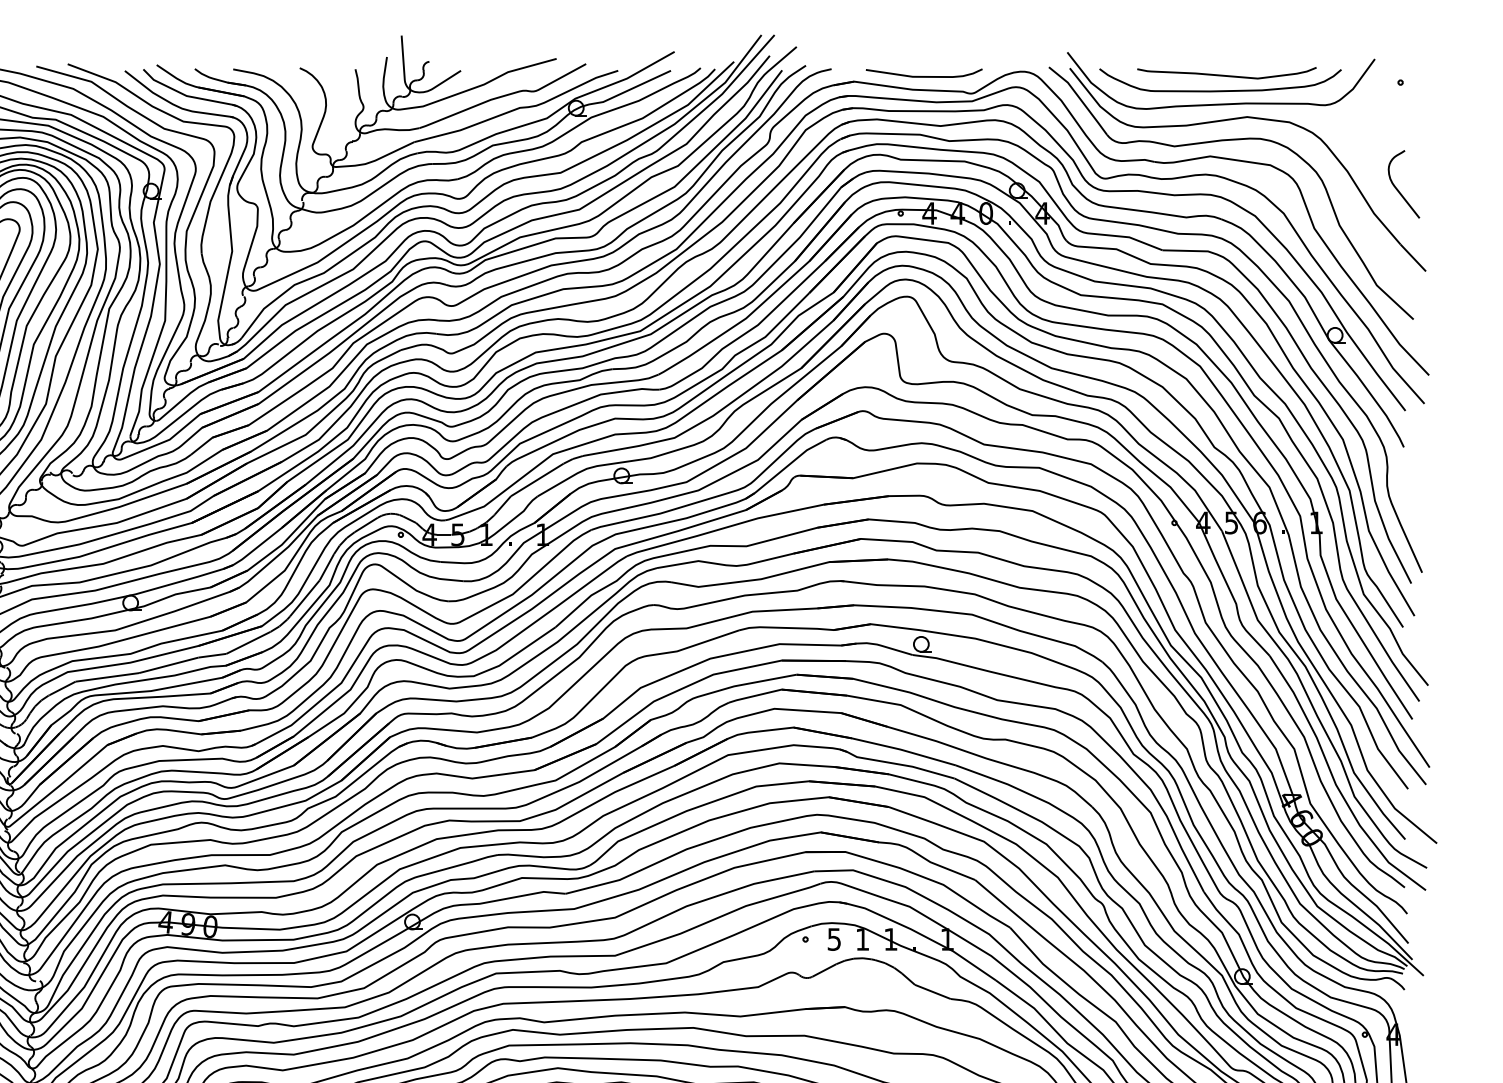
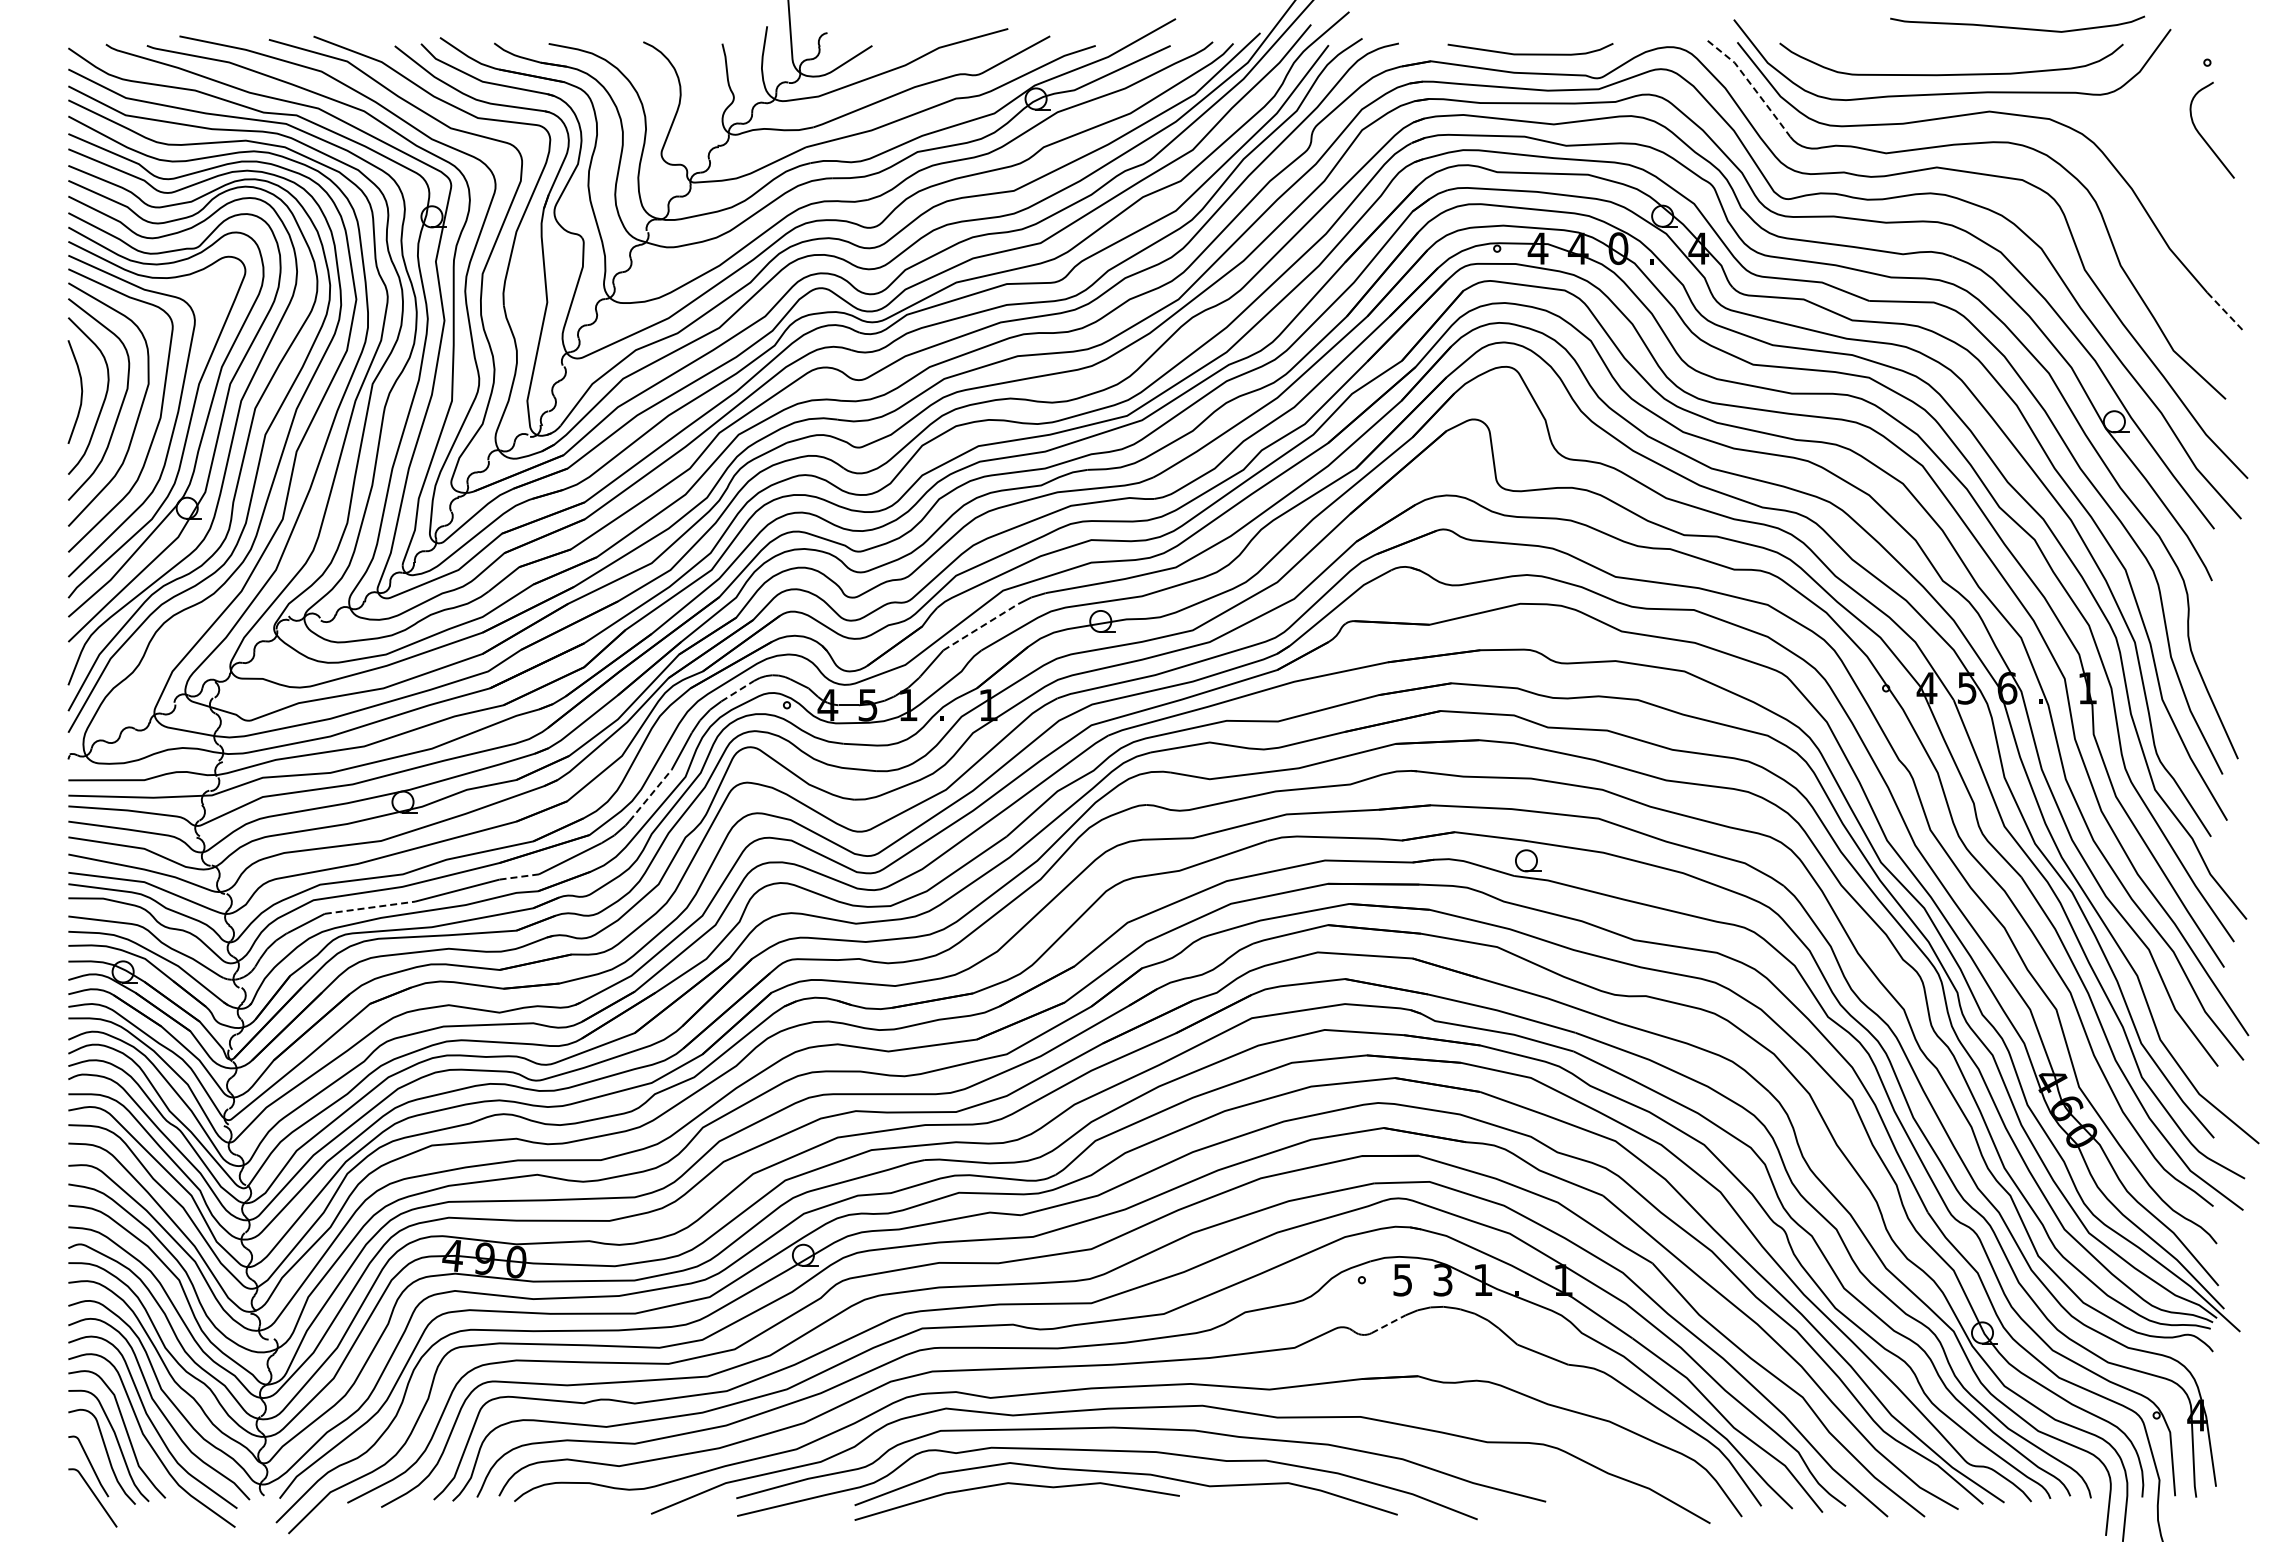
curve: (1226, 75) -> (2017, 27), moved
line: (1080, 98) -> (1752, 85), solid -> dashed
curve: (1396, 187) -> (2201, 134), moved
line: (1413, 258) -> (2225, 312), solid -> dashed
line: (537, 479) -> (981, 626), solid -> dashed
line: (366, 524) -> (738, 690), solid -> dashed
line: (304, 598) -> (650, 795), solid -> dashed
line: (212, 655) -> (519, 876), solid -> dashed
line: (107, 677) -> (369, 907), solid -> dashed
text: (862, 939) -> (1442, 1280), 1 -> 3
line: (824, 969) -> (1389, 1323), solid -> dashed

